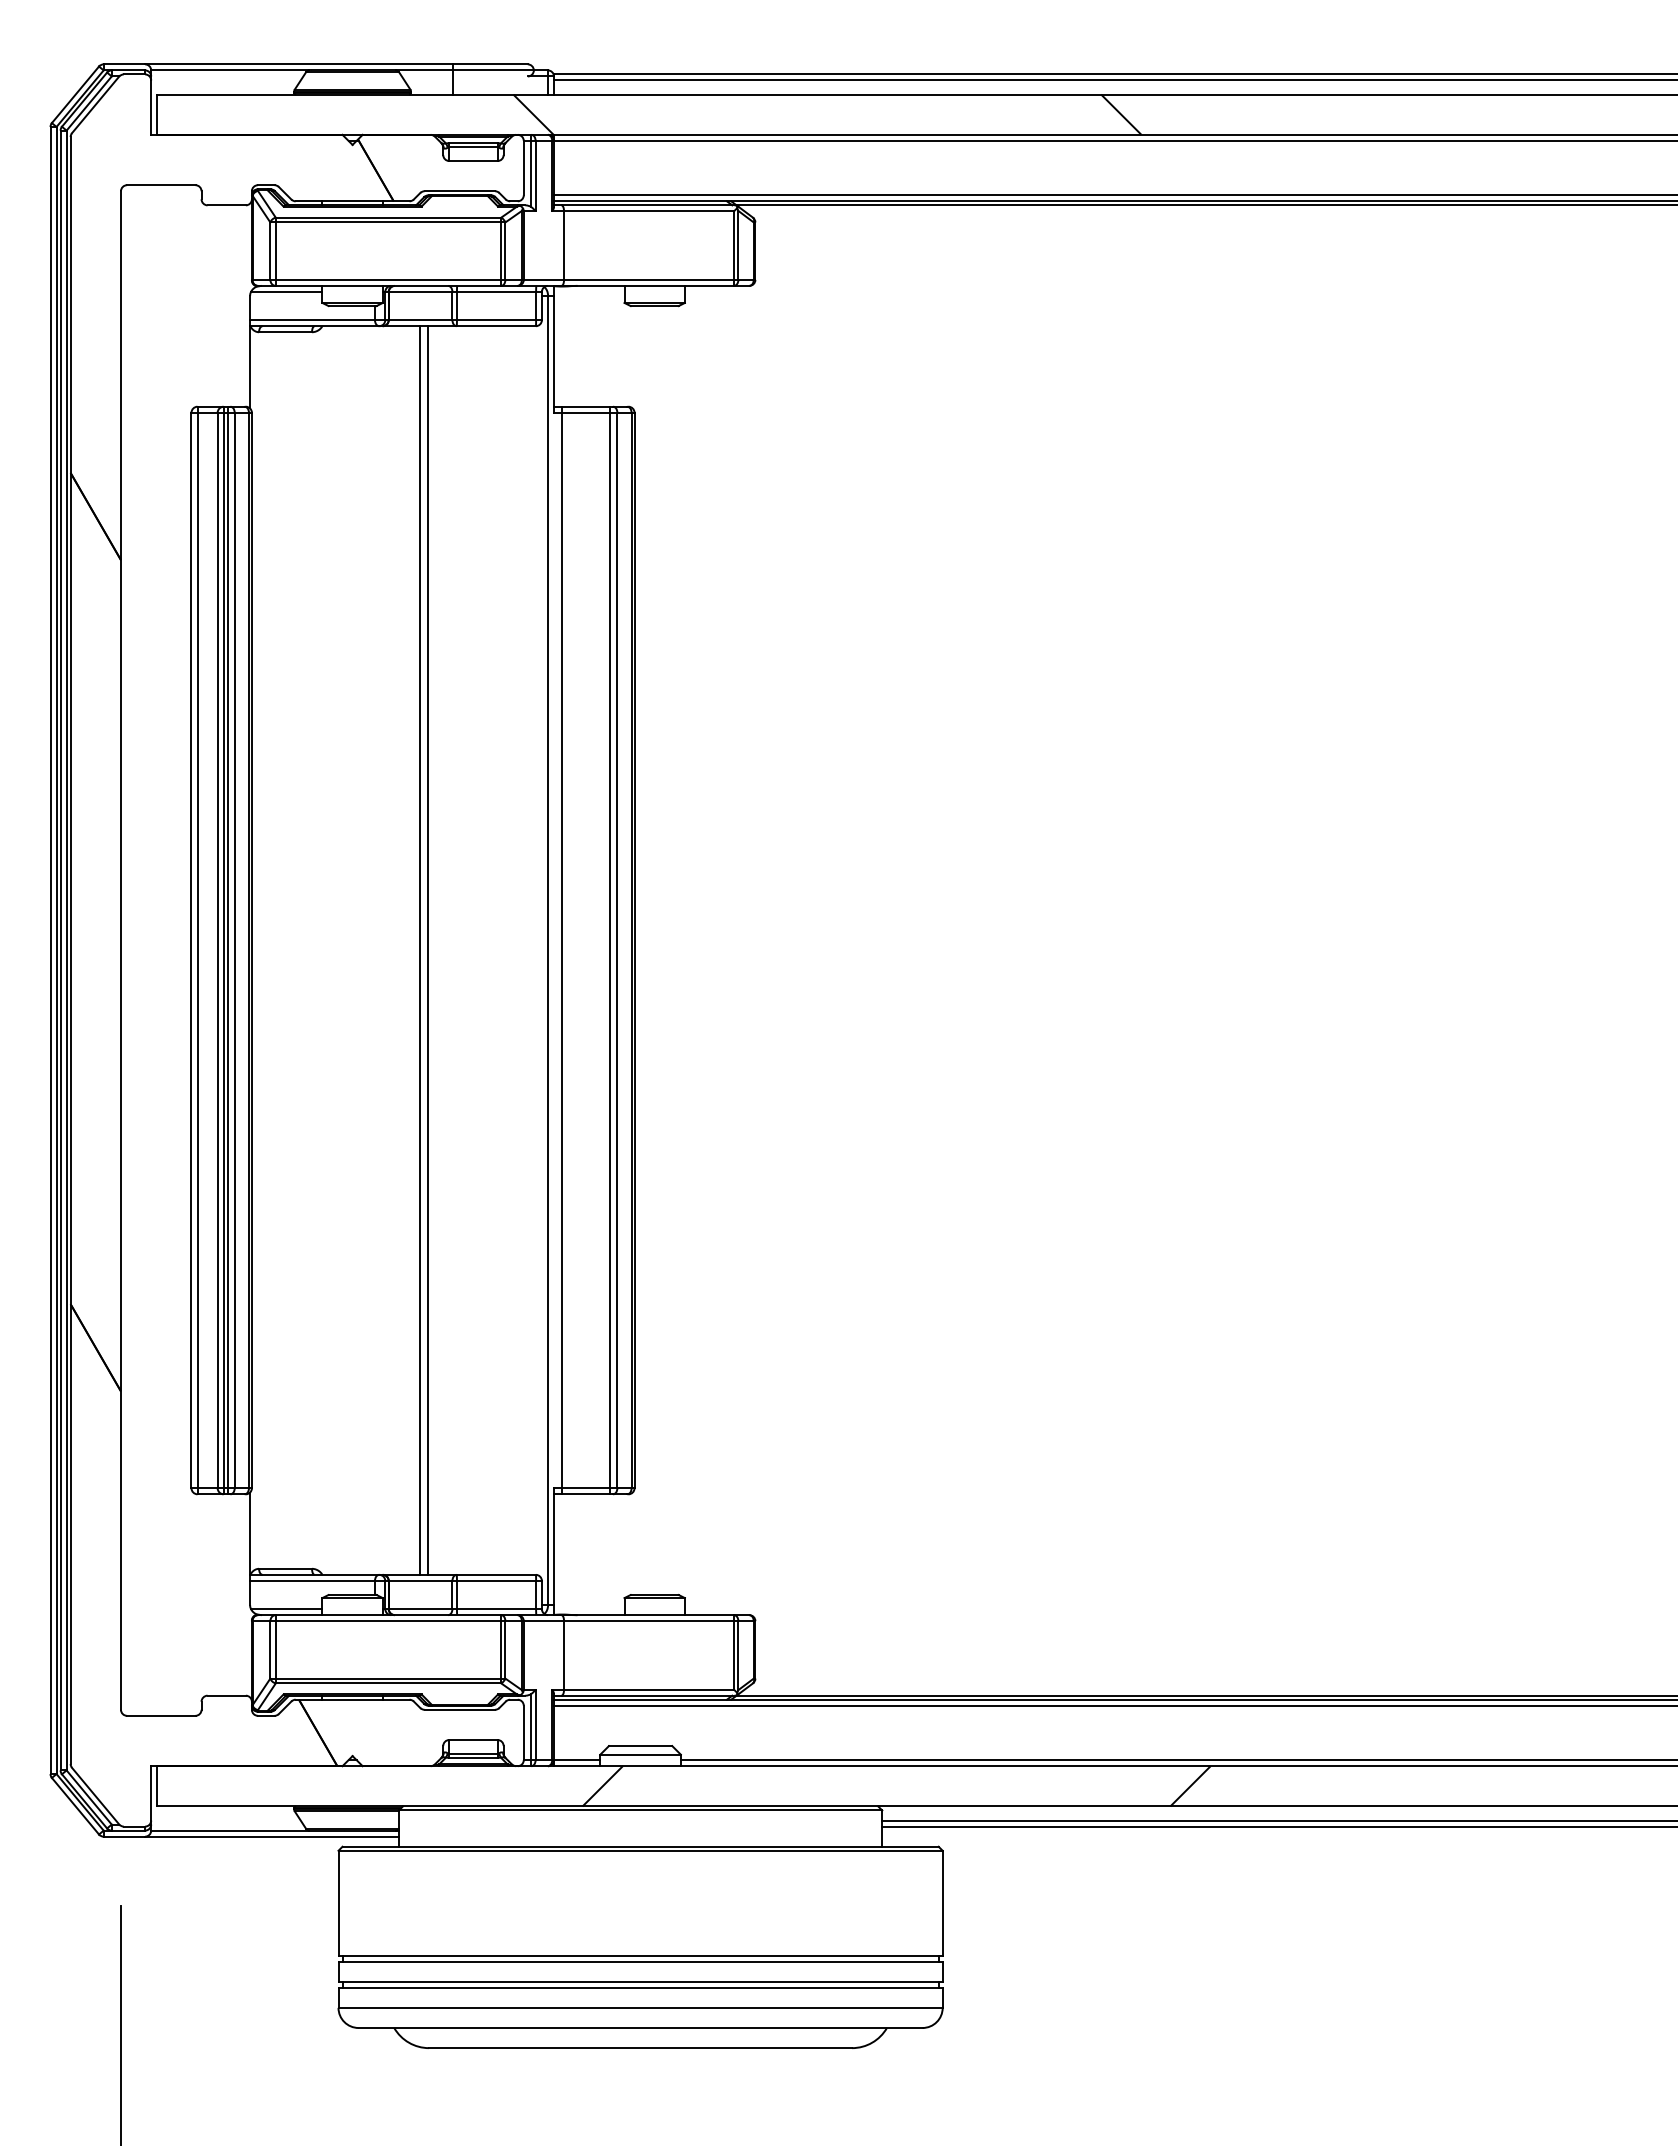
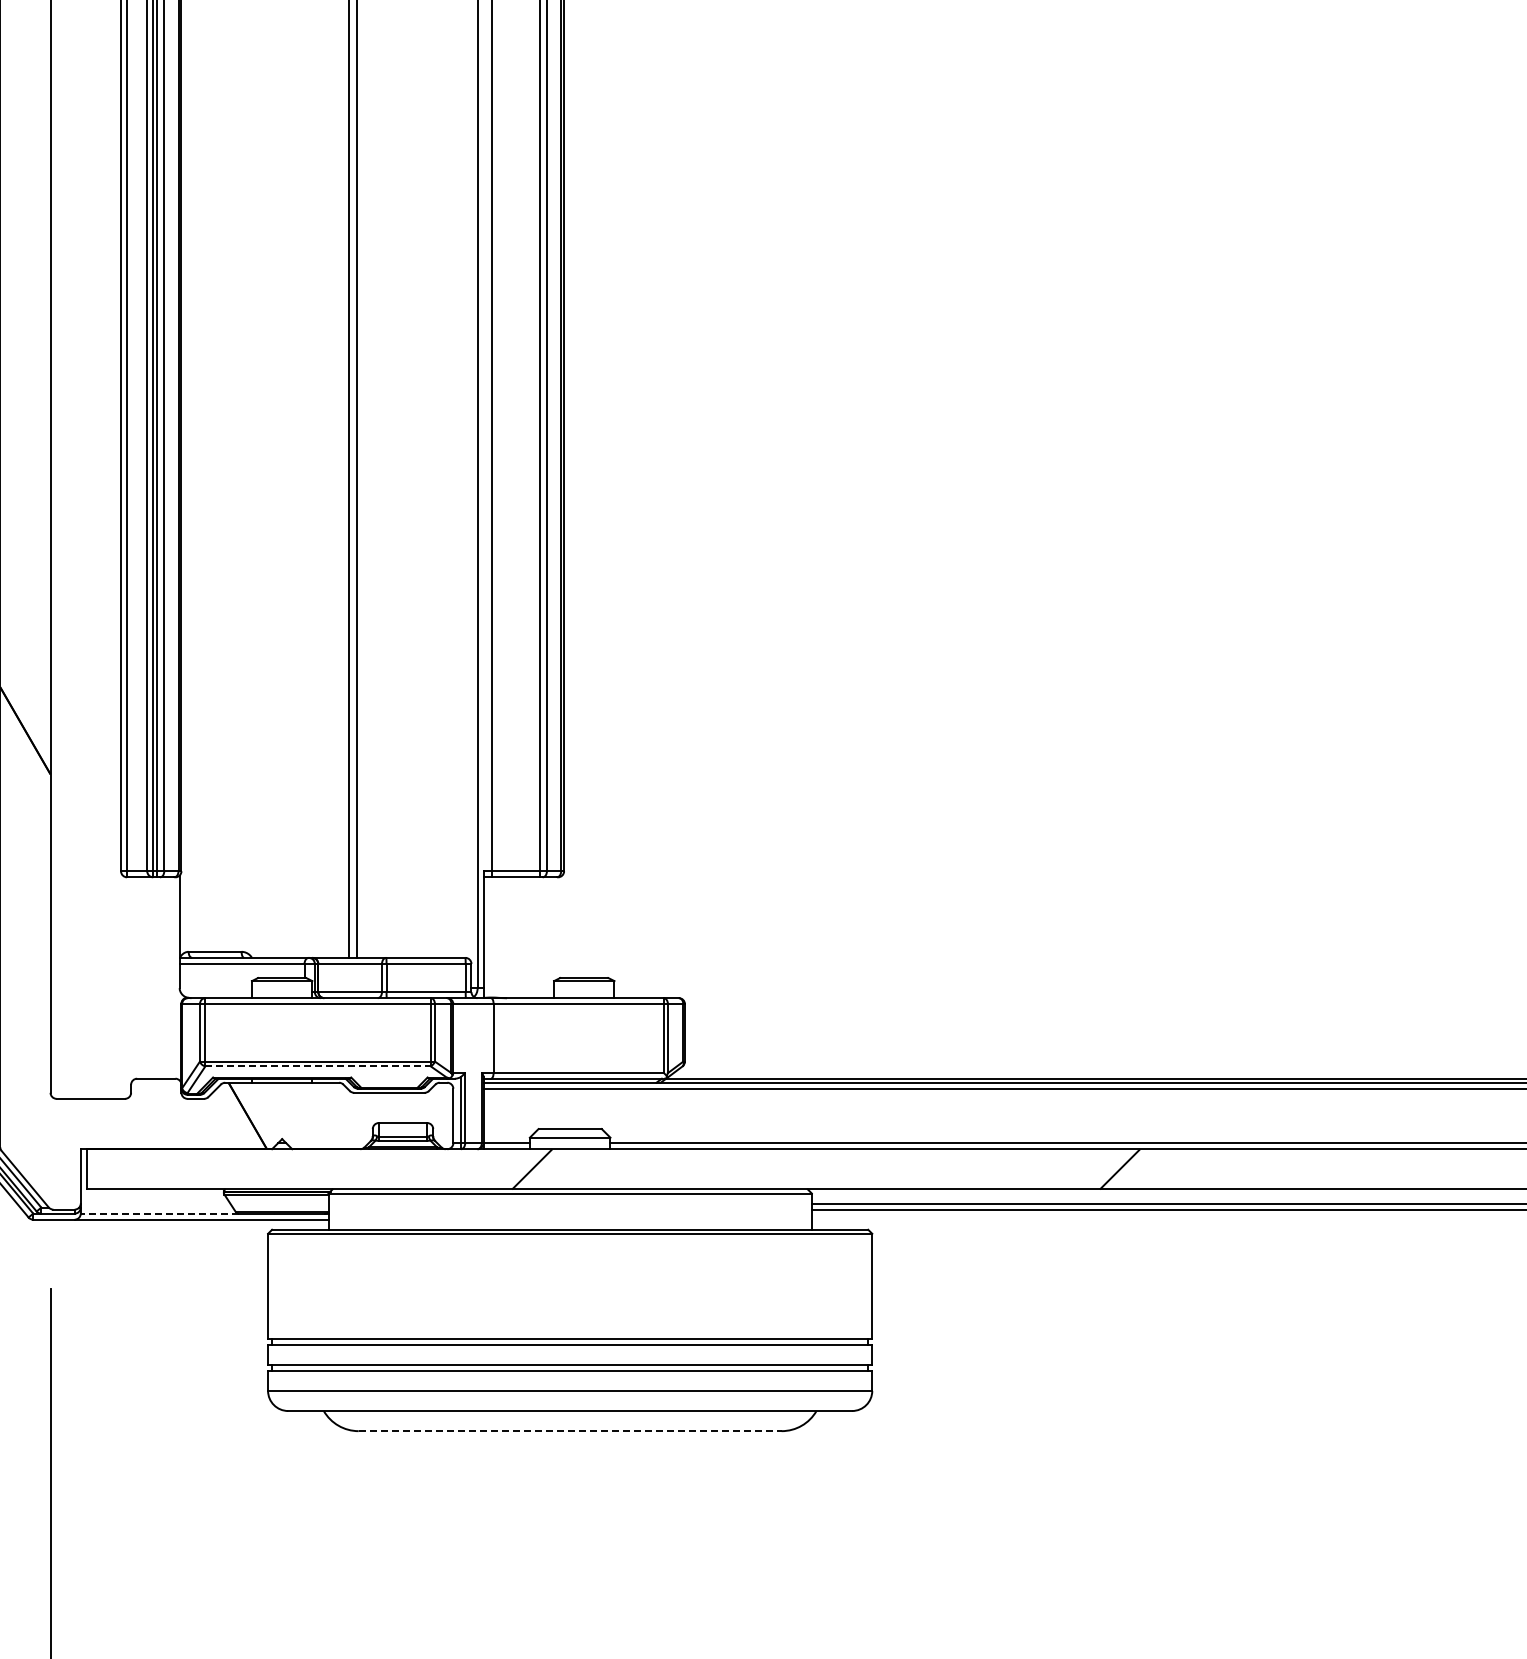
line: (286, 1609) -> (216, 992), removed
line: (388, 1683) -> (318, 1066), solid -> dashed
line: (229, 1830) -> (159, 1213), solid -> dashed
line: (641, 2048) -> (571, 1431), solid -> dashed

